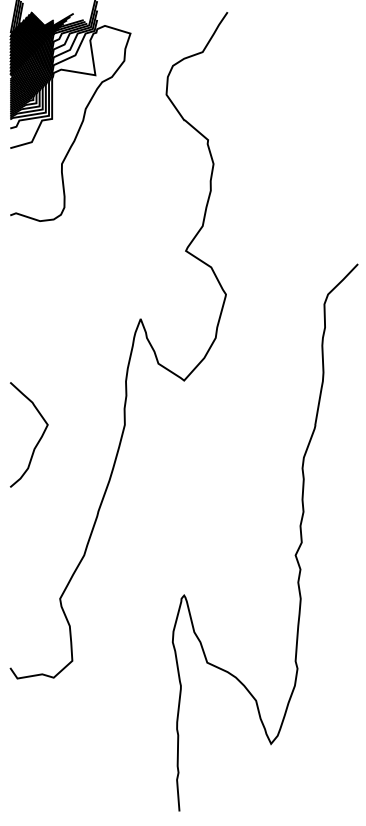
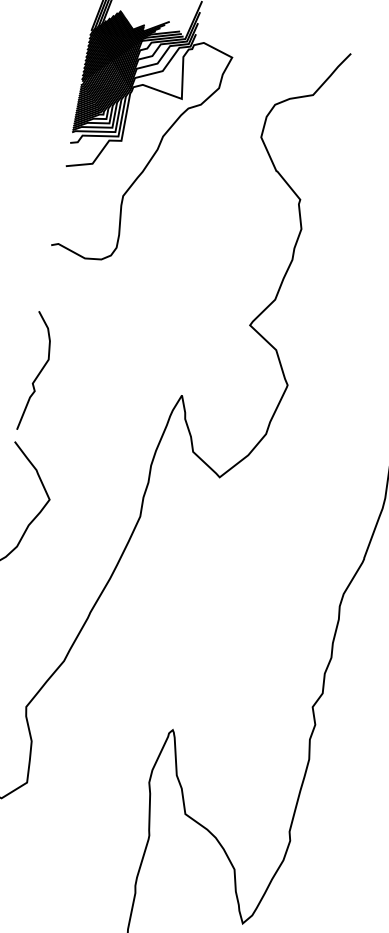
curve: (19, 321) -> (38, 371), added

